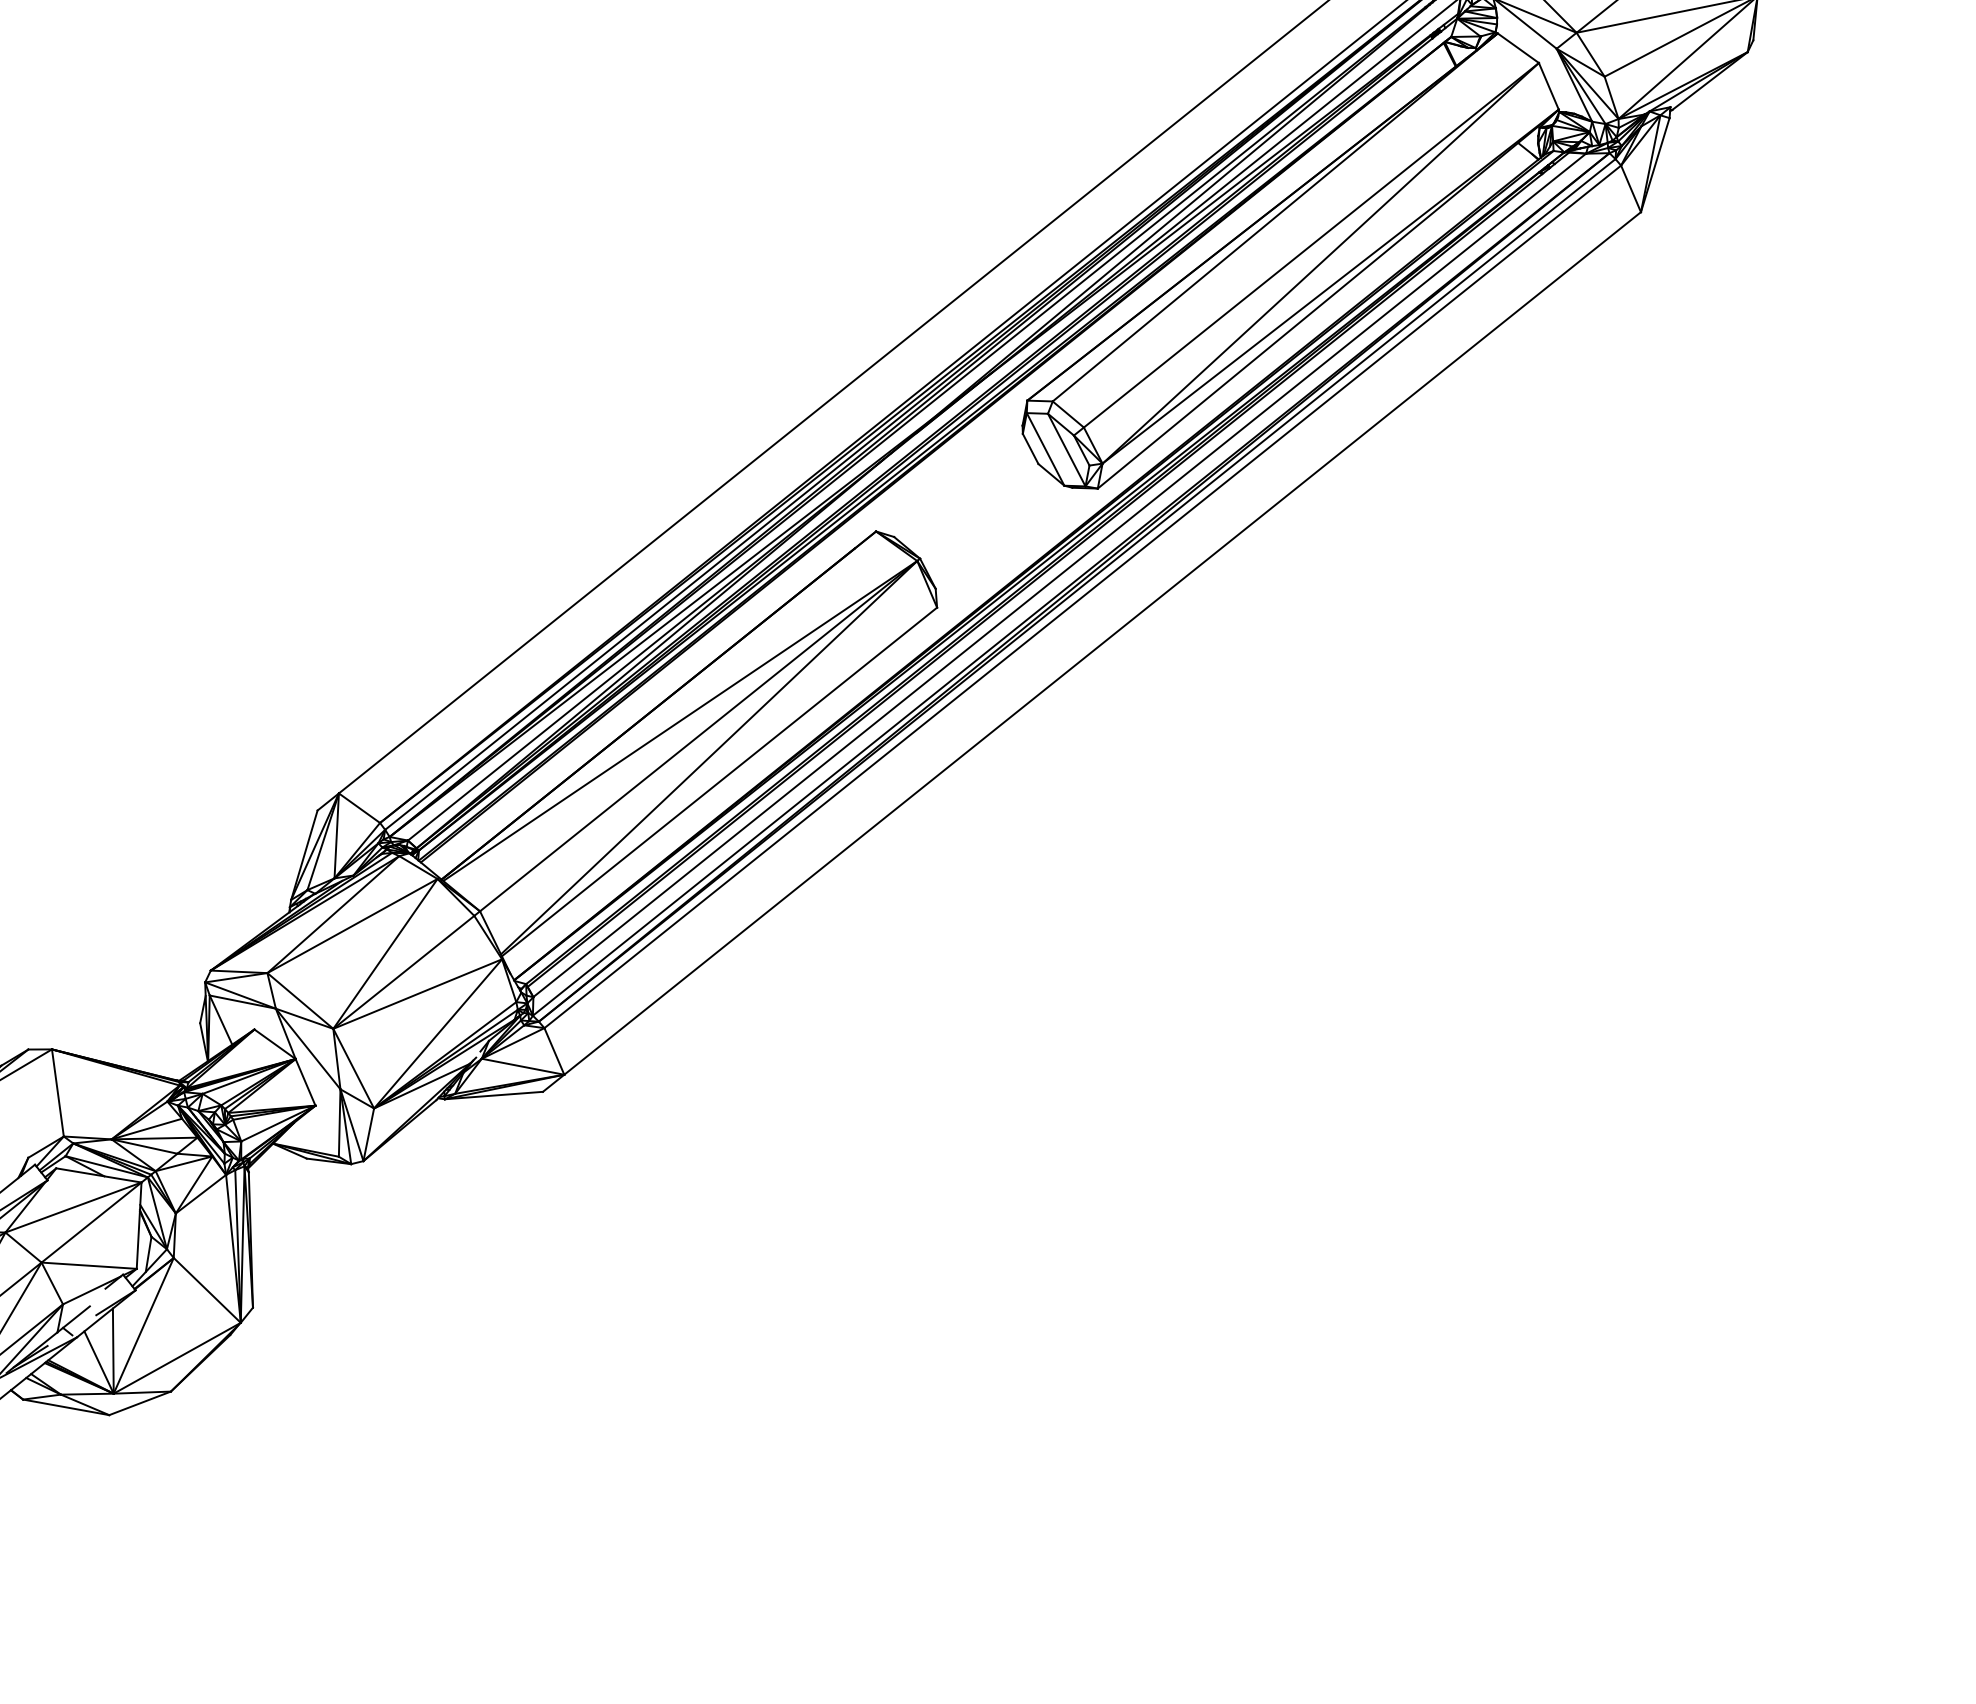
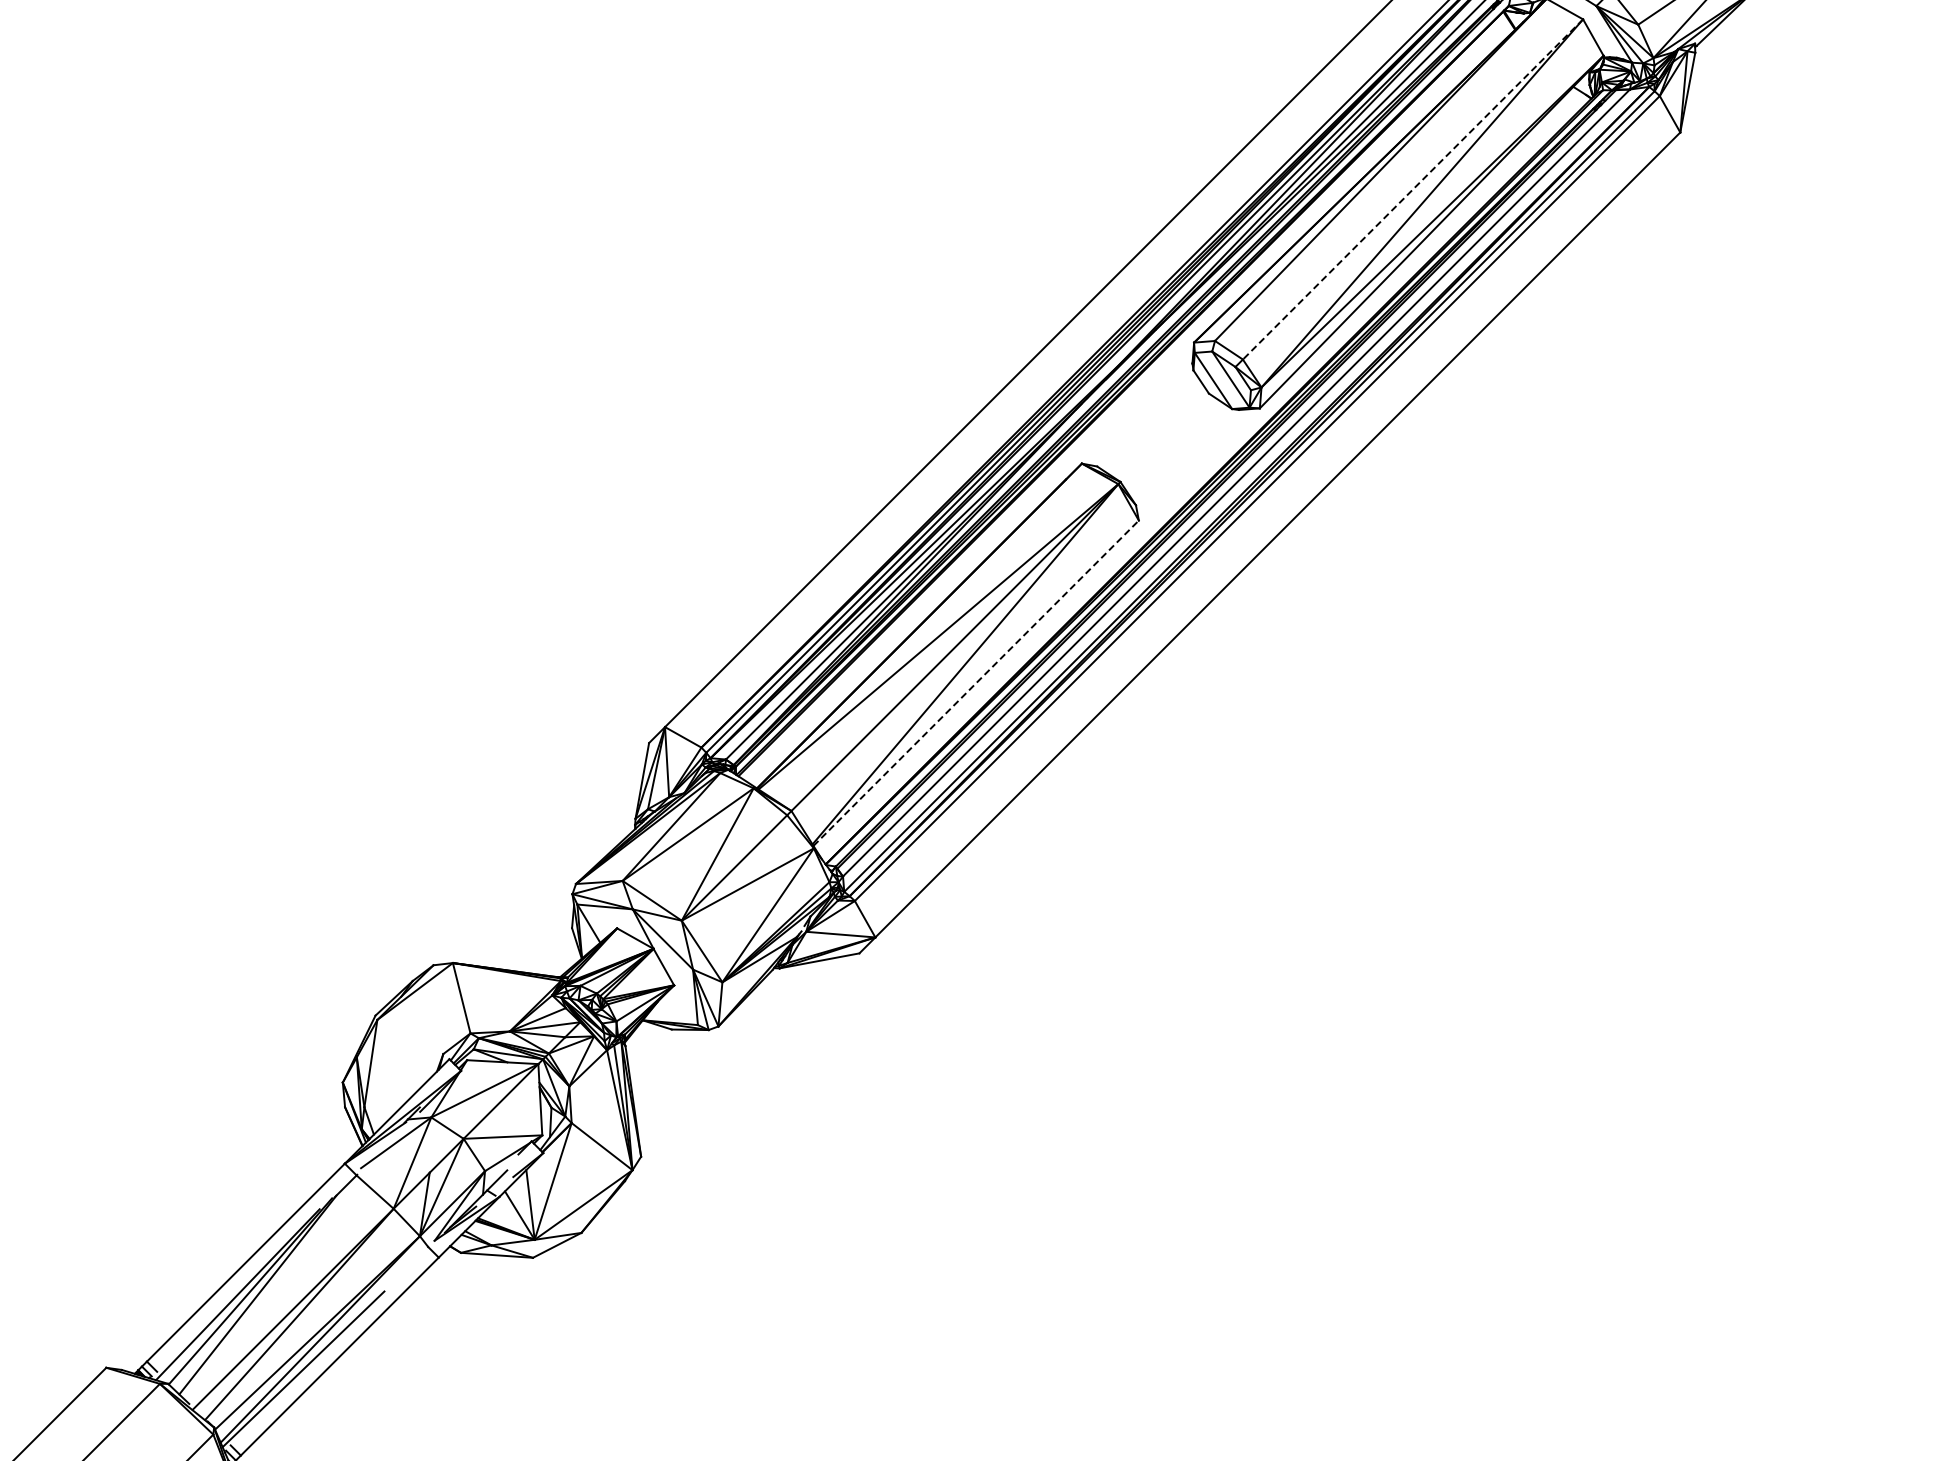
line: (1311, 245) -> (1413, 189), solid -> dashed
line: (720, 781) -> (976, 682), solid -> dashed

